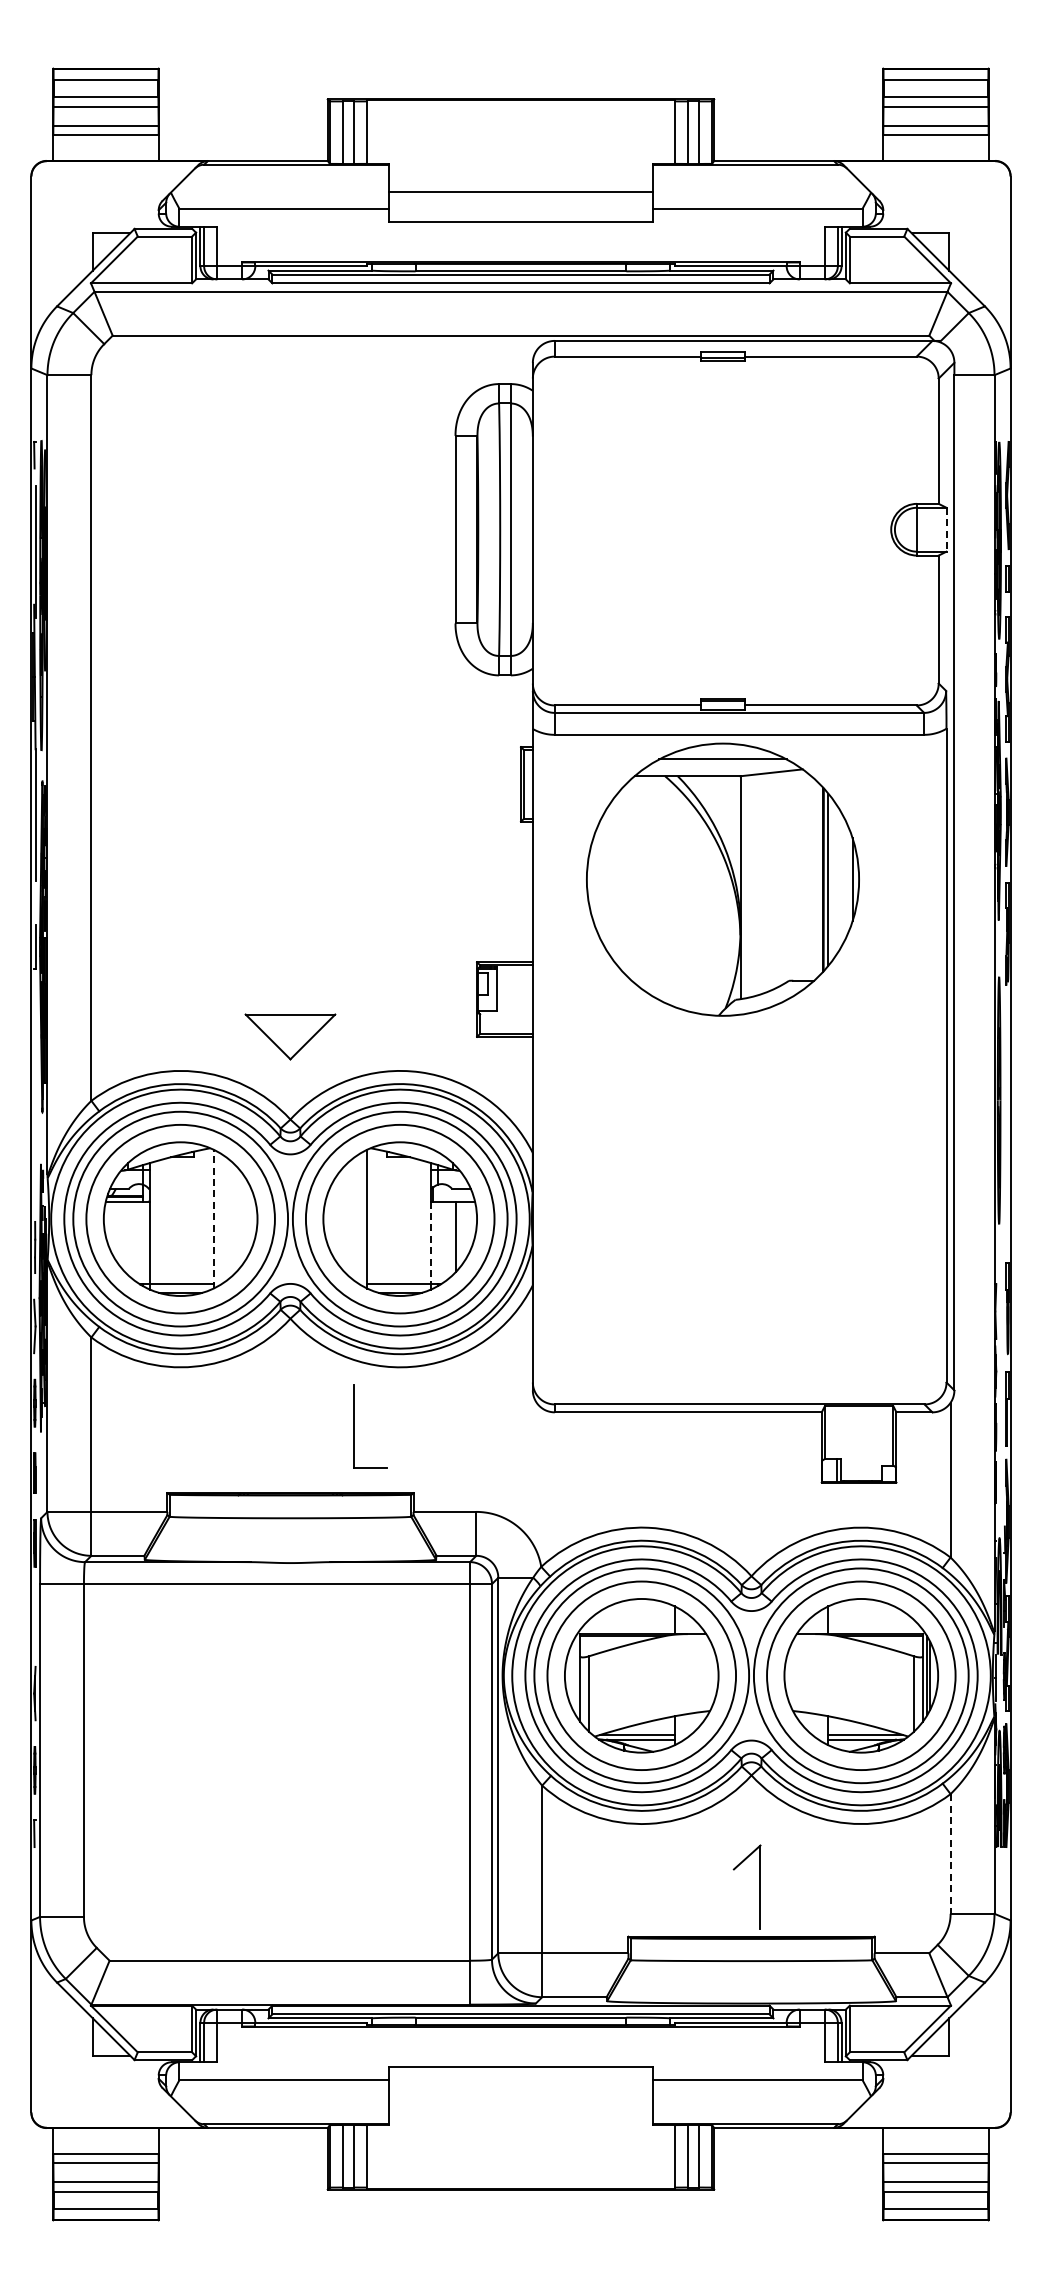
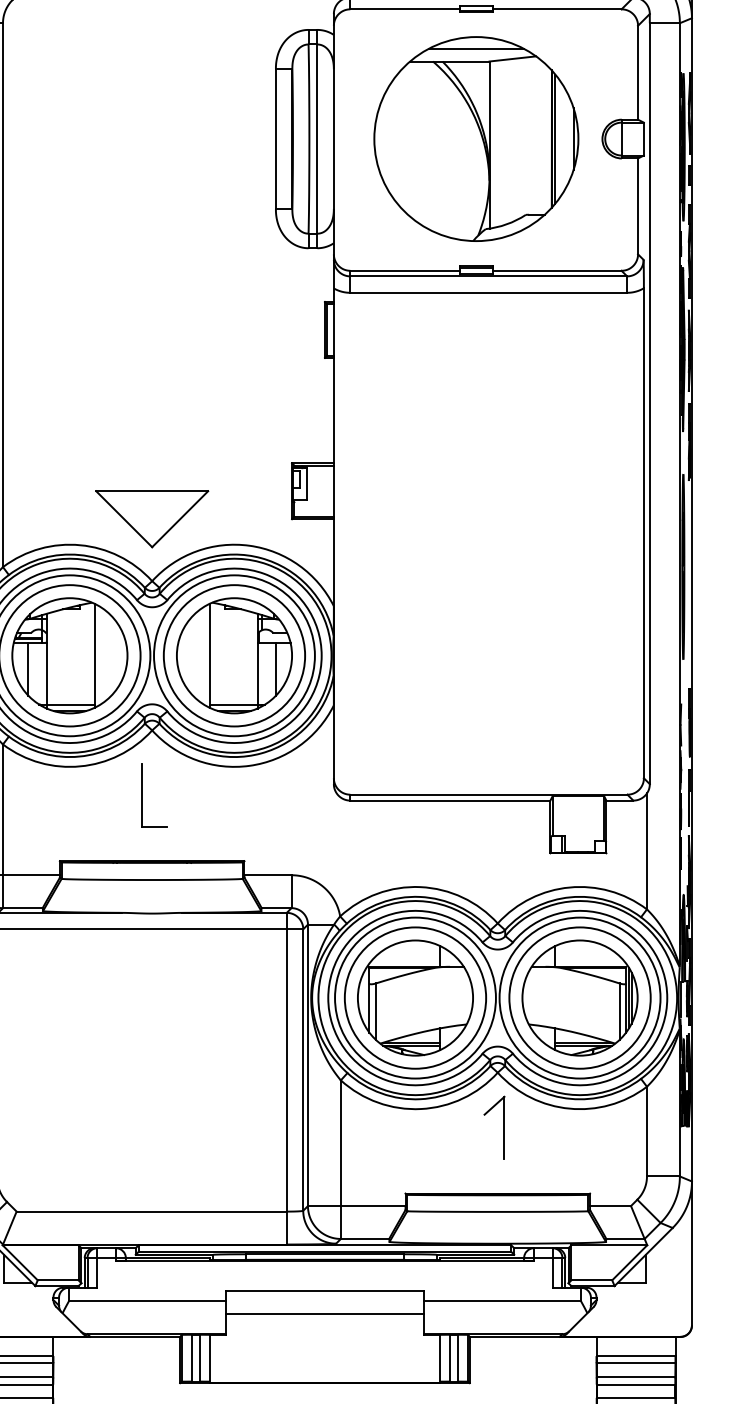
line: (946, 529) -> (643, 138), dashed -> solid
part: (722, 879) -> (476, 138), moved
part: (290, 1036) -> (152, 518), size x1.67
line: (213, 1218) -> (94, 655), dashed -> solid
line: (125, 1236) -> (28, 668), added
line: (430, 1243) -> (257, 674), dashed -> solid
part: (354, 1426) -> (142, 795), moved
line: (950, 1853) -> (646, 1131), dashed -> solid
part: (759, 1886) -> (503, 1127), moved
line: (520, 2097) -> (324, 1314), added

